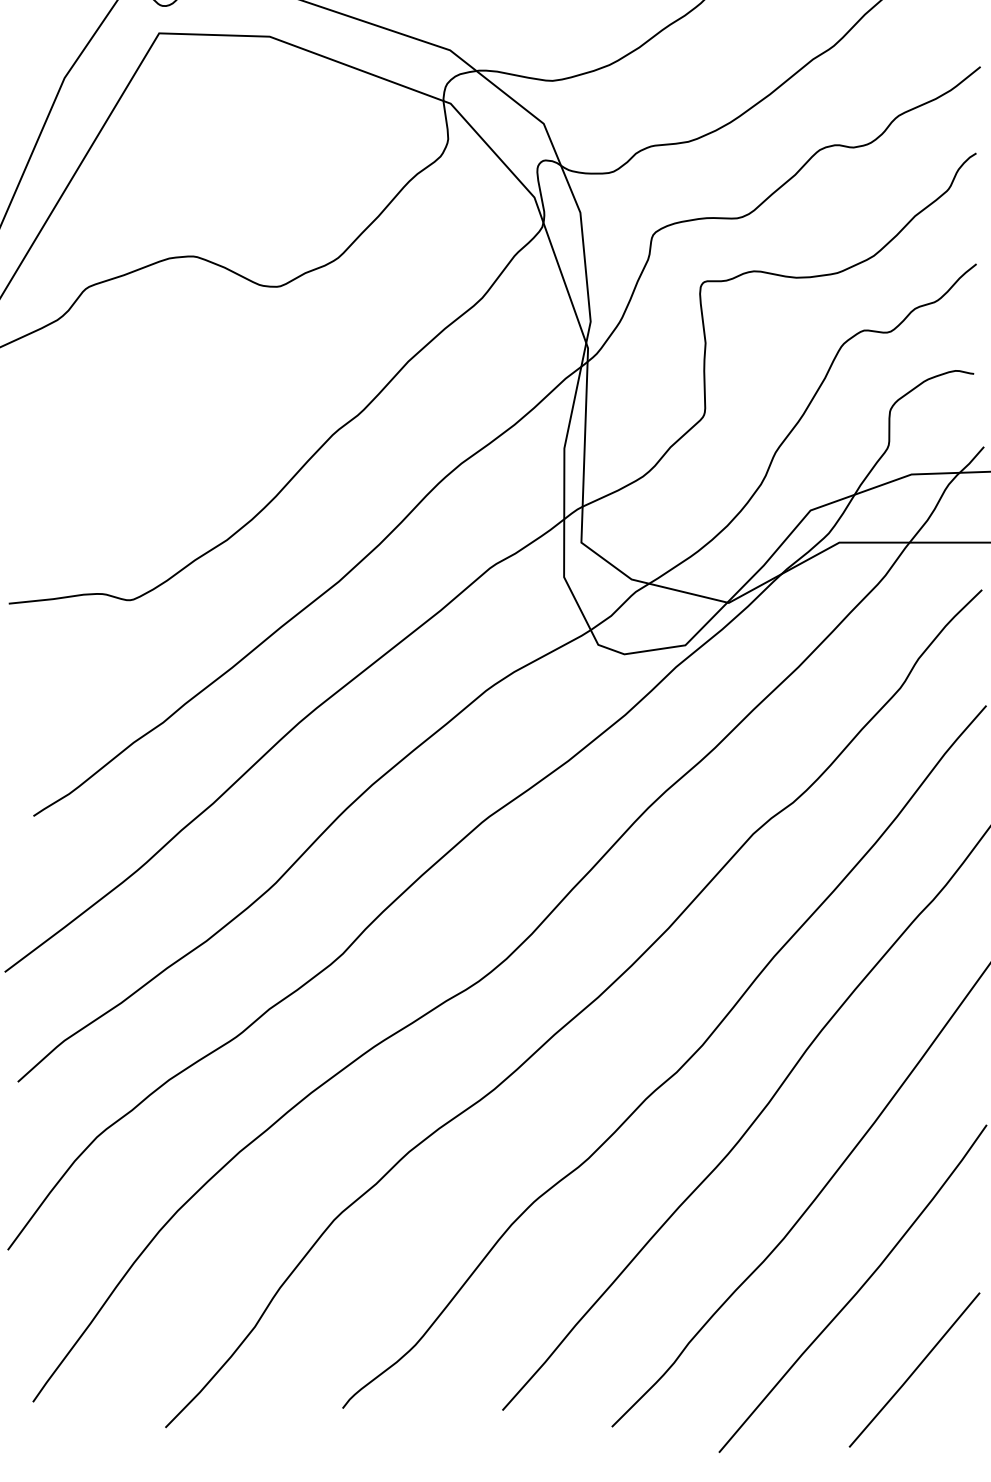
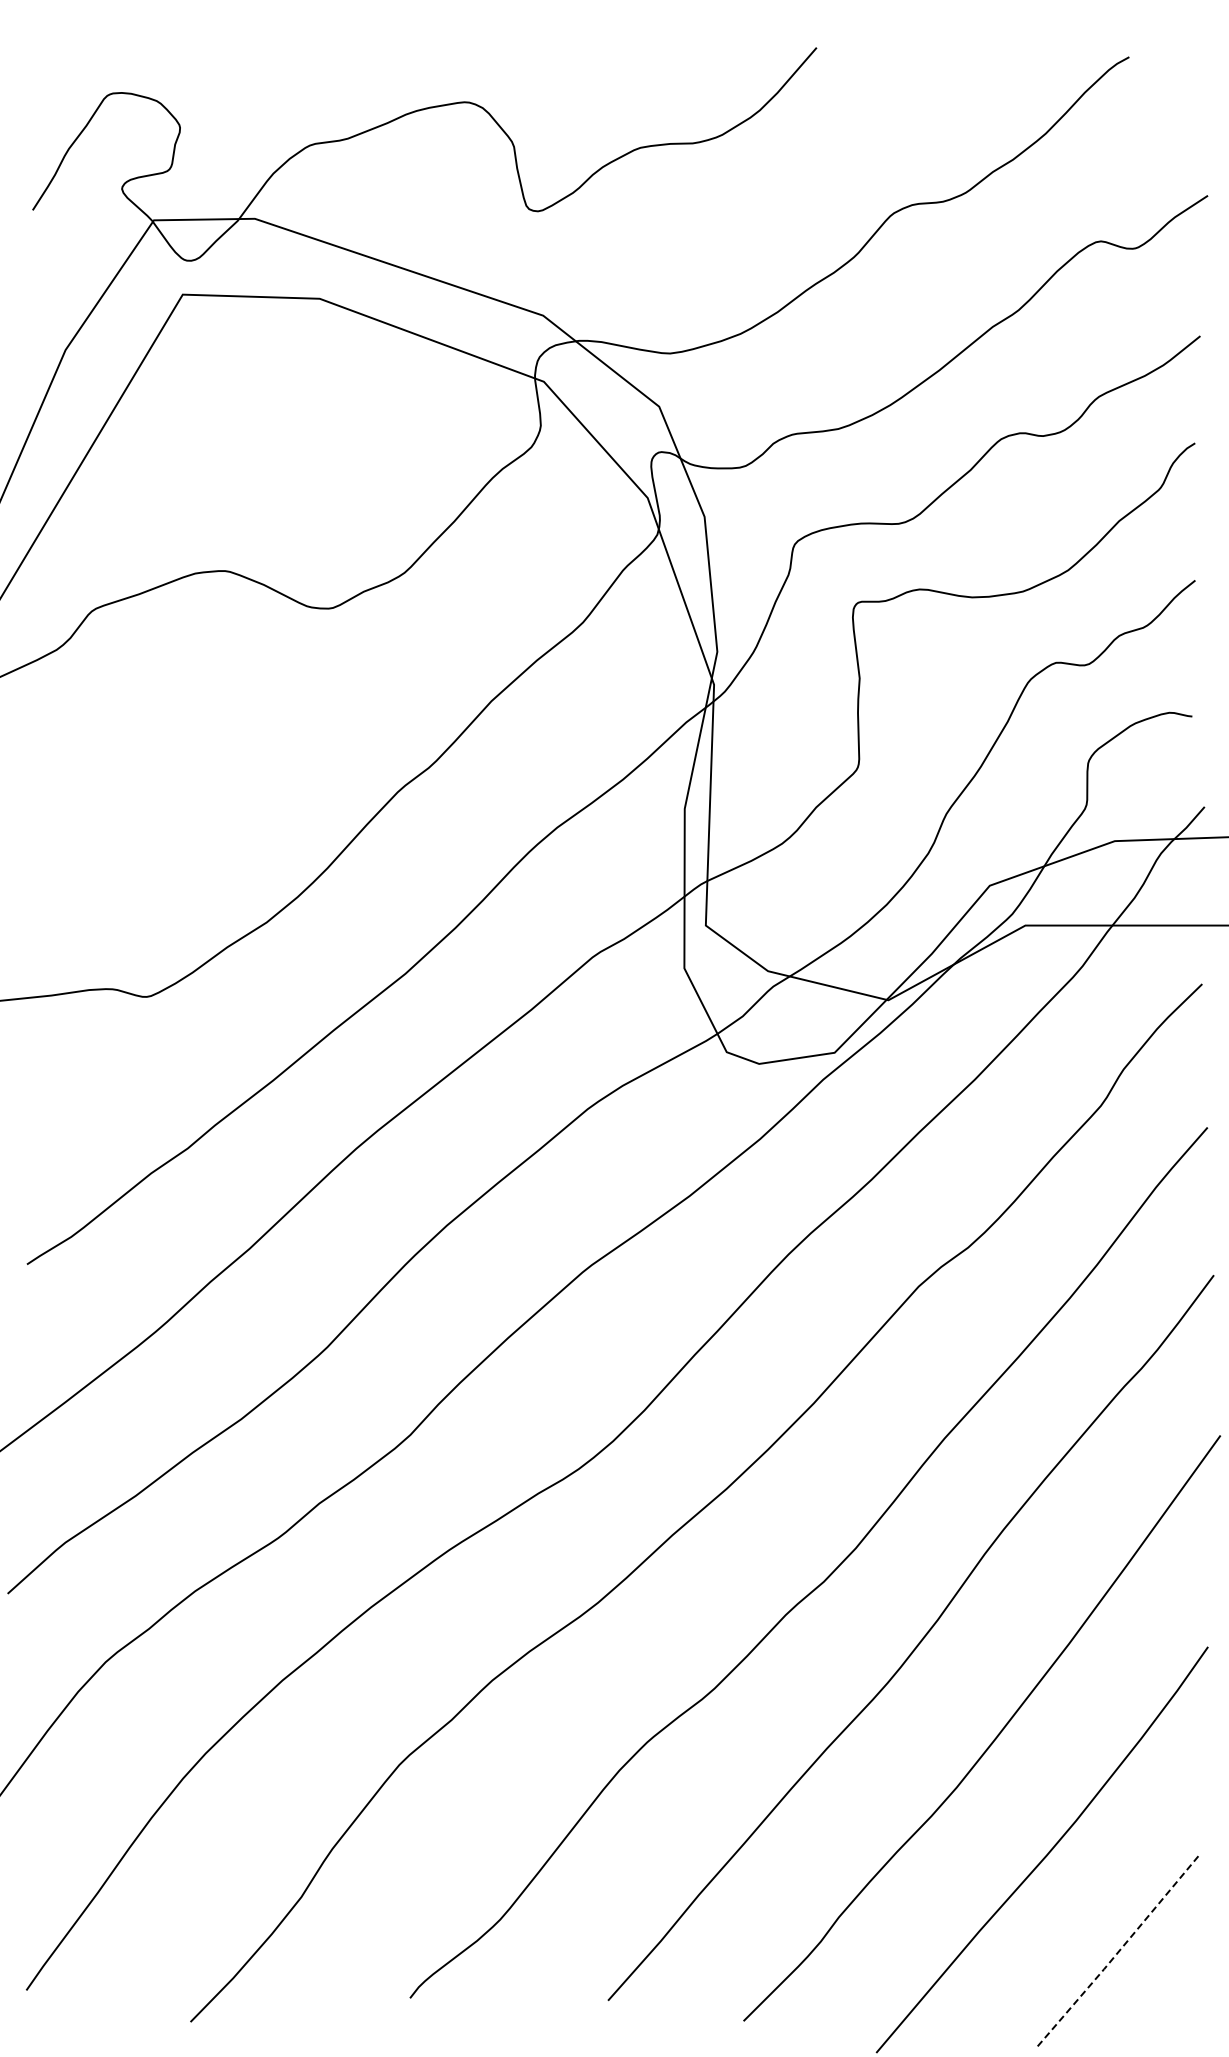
line: (915, 1369) -> (1119, 1950), solid -> dashed

